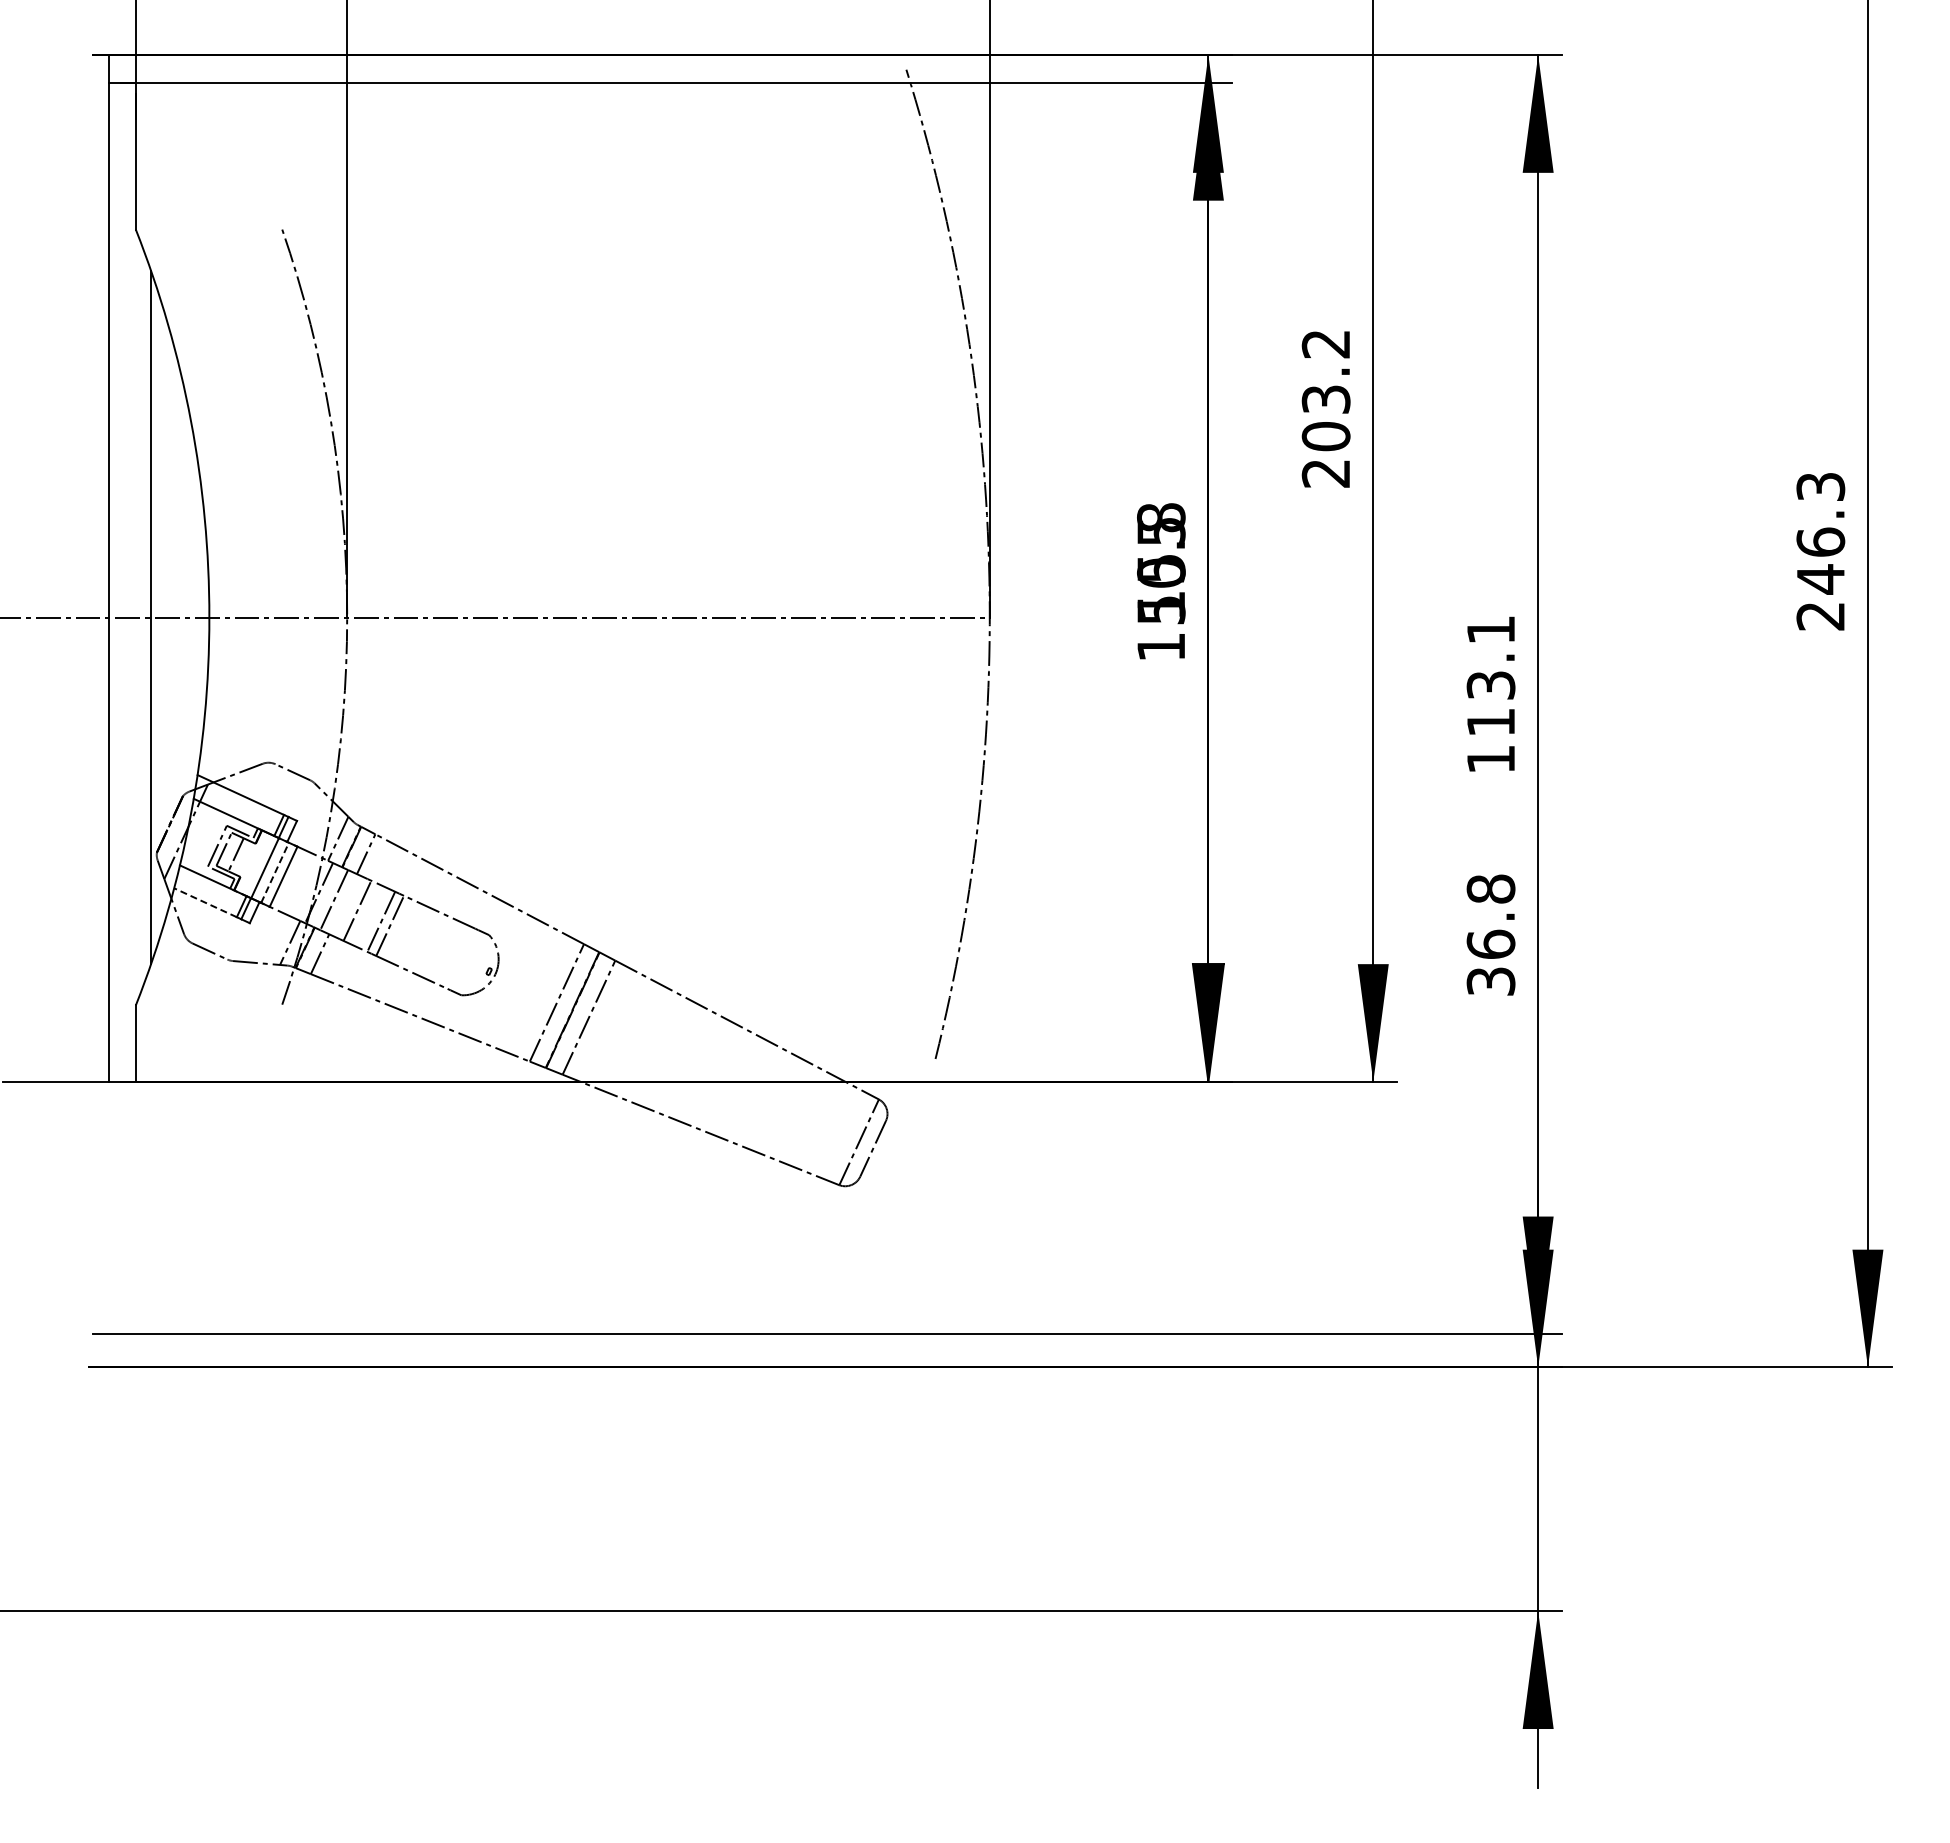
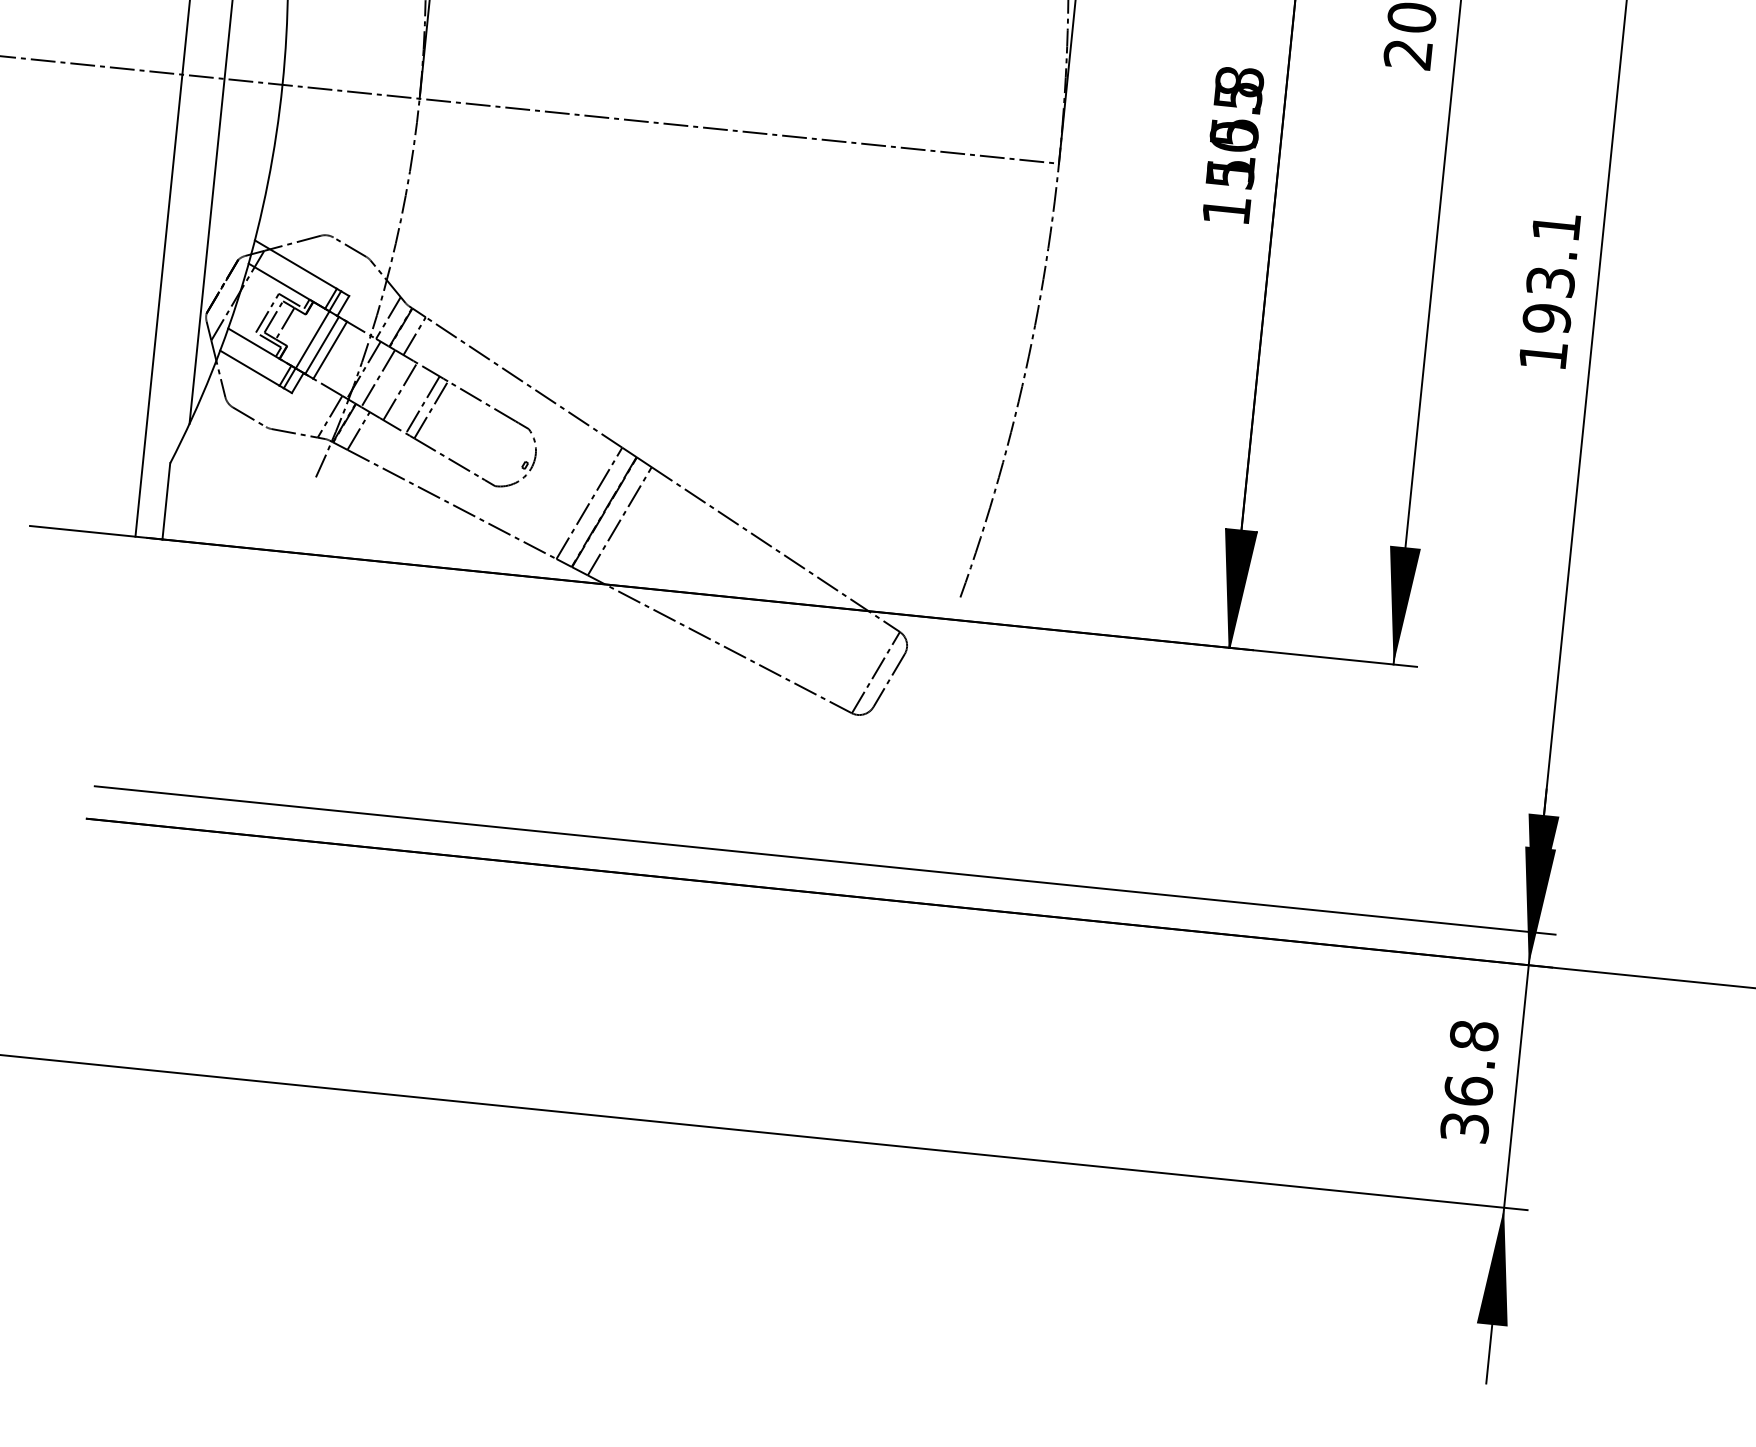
text: (1490, 722) -> (1546, 318), 113.1 -> 193.1
line: (275, 872) -> (322, 345), dashed -> solid
line: (205, 902) -> (249, 367), dashed -> solid
text: (1490, 934) -> (1469, 1080), moved

